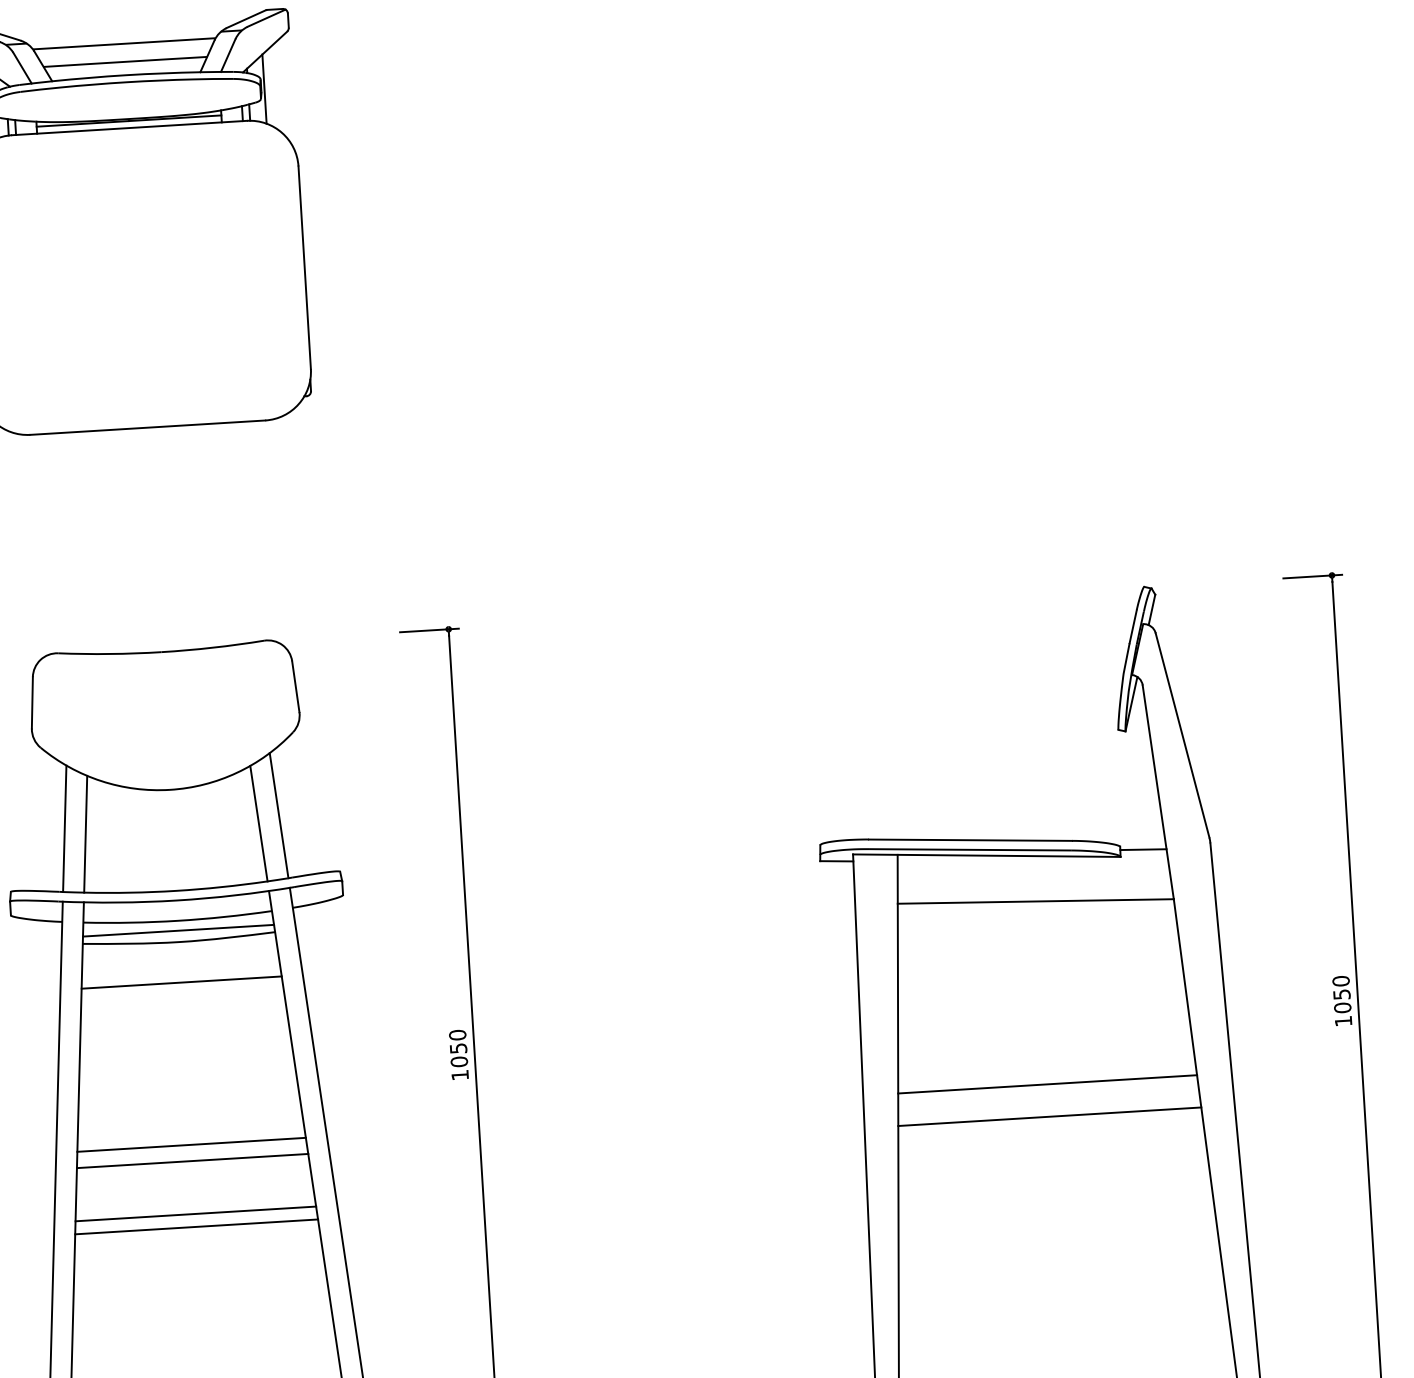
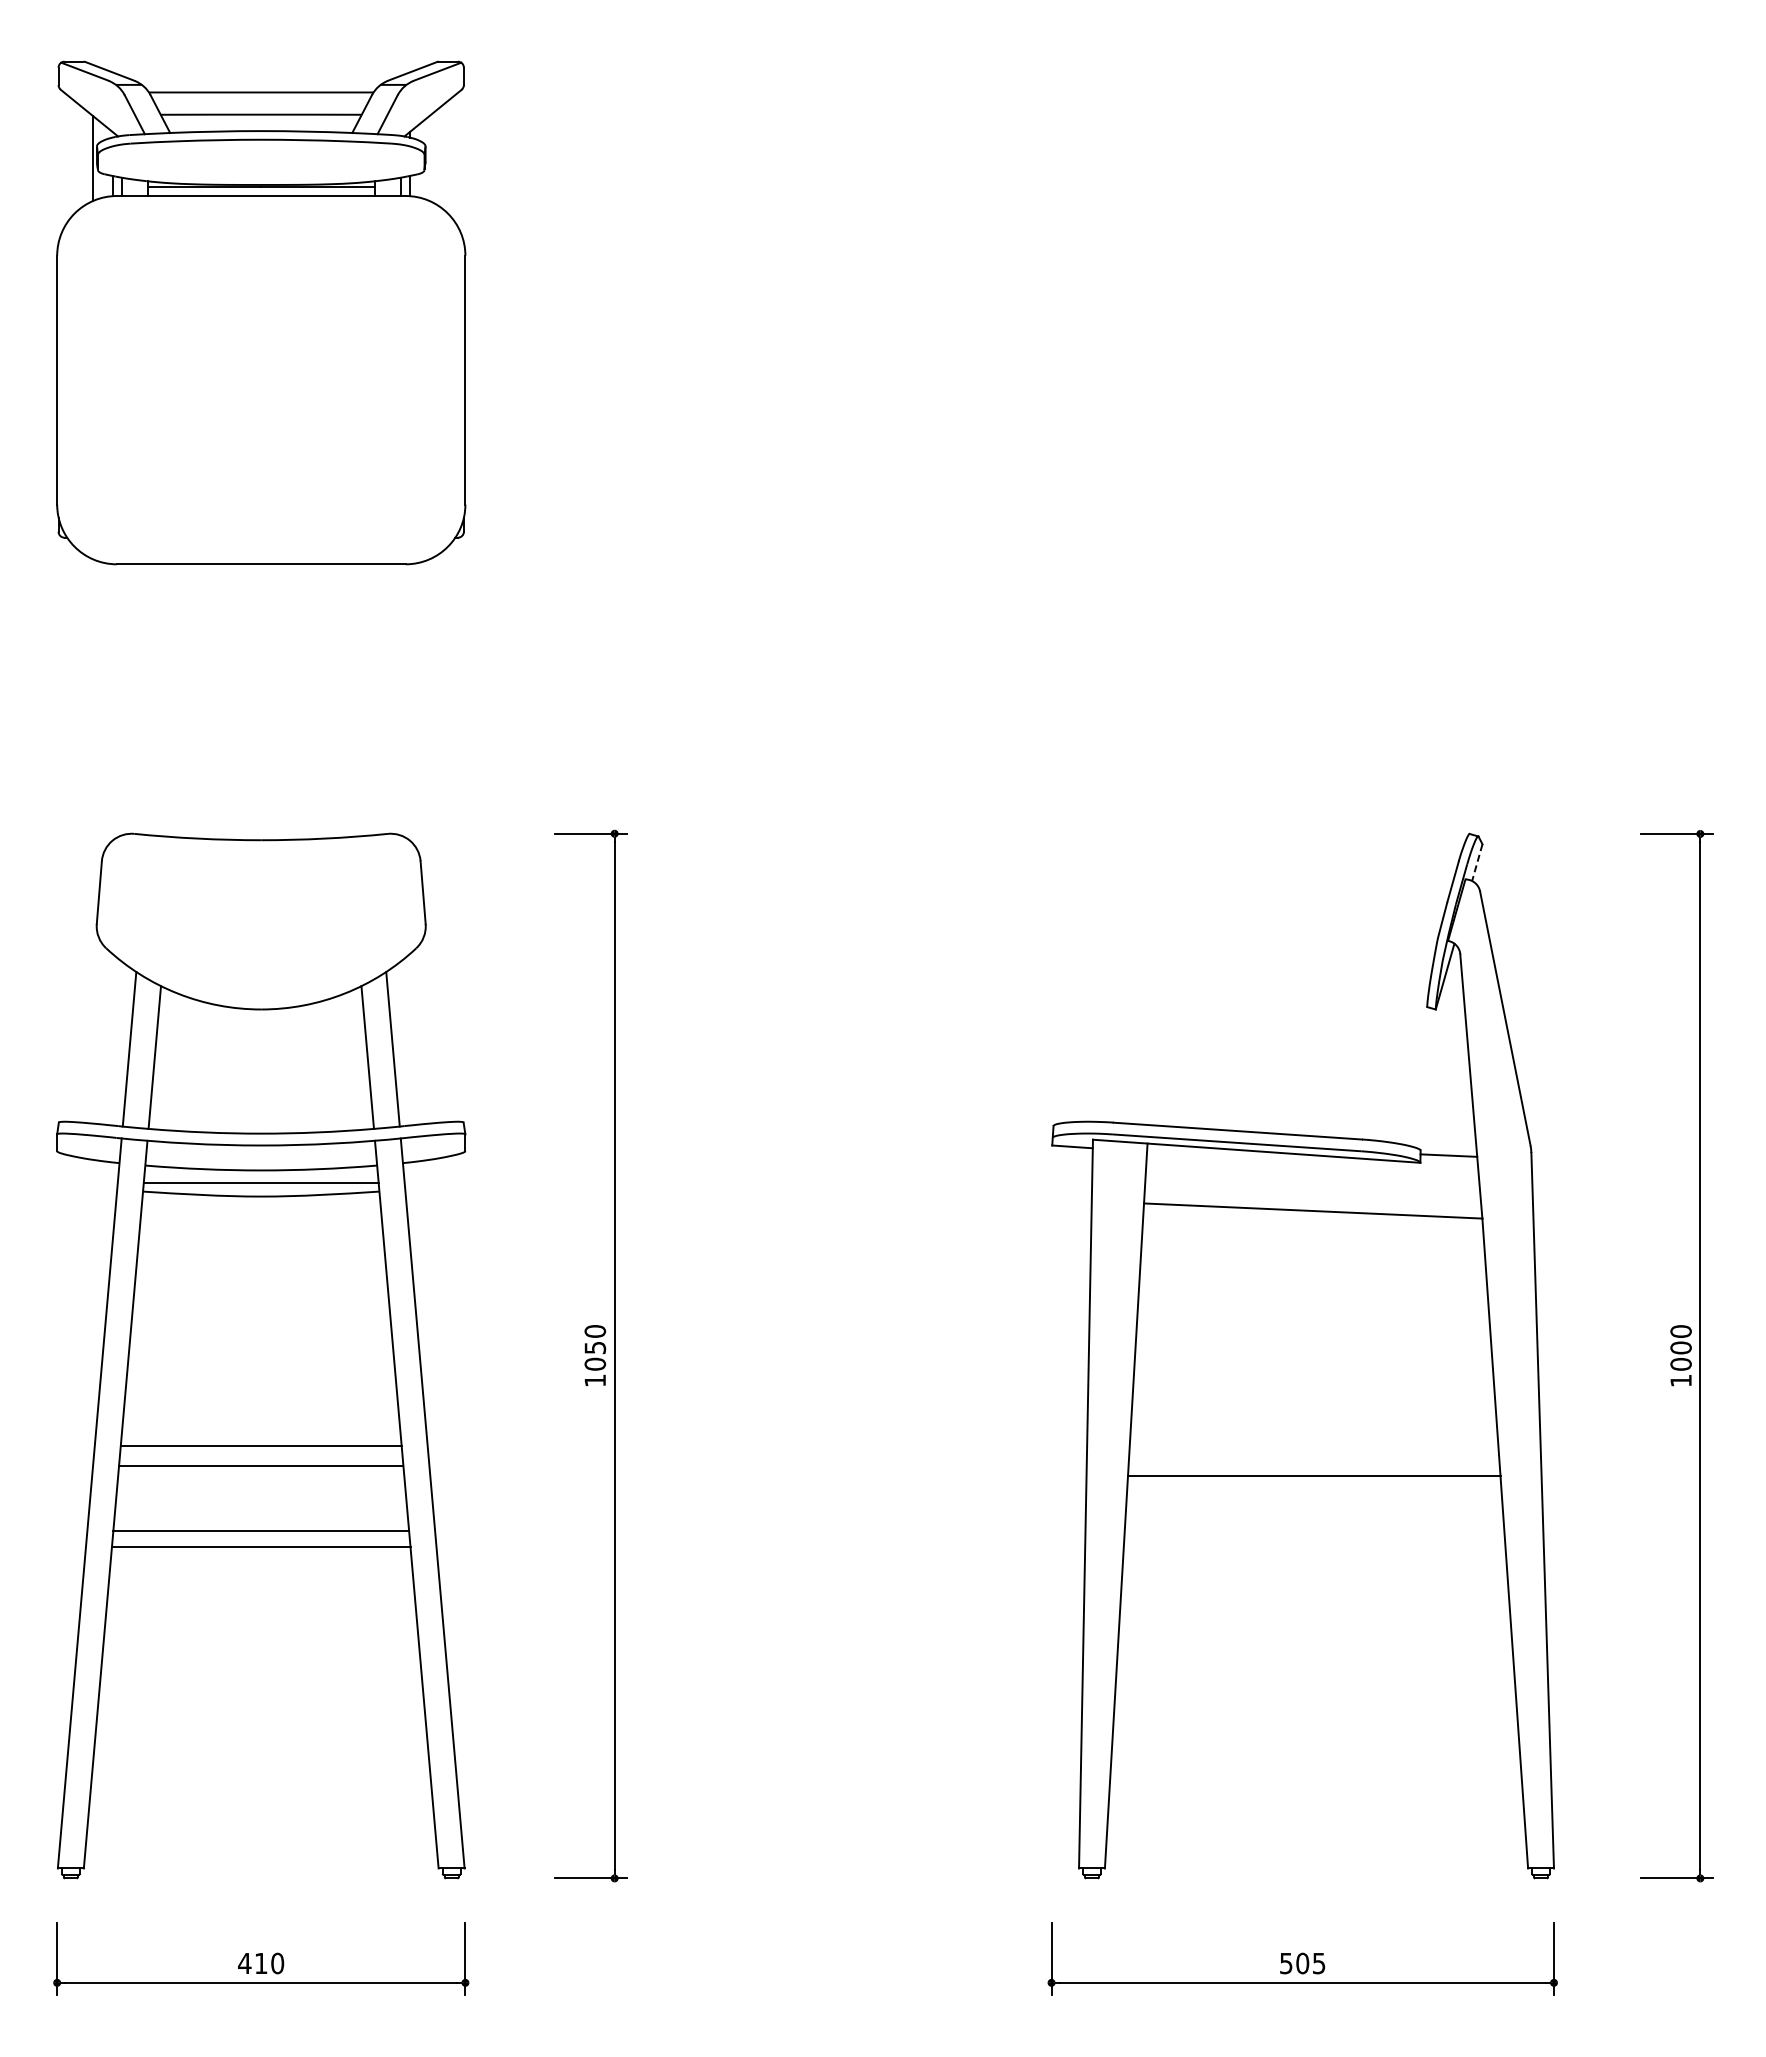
line: (264, 89) -> (429, 158), removed
line: (1152, 610) -> (1477, 863), solid -> dashed
line: (181, 982) -> (261, 1246), removed
text: (1341, 994) -> (1680, 1347), 1050 -> 1000
line: (1047, 1084) -> (1313, 1435), removed

